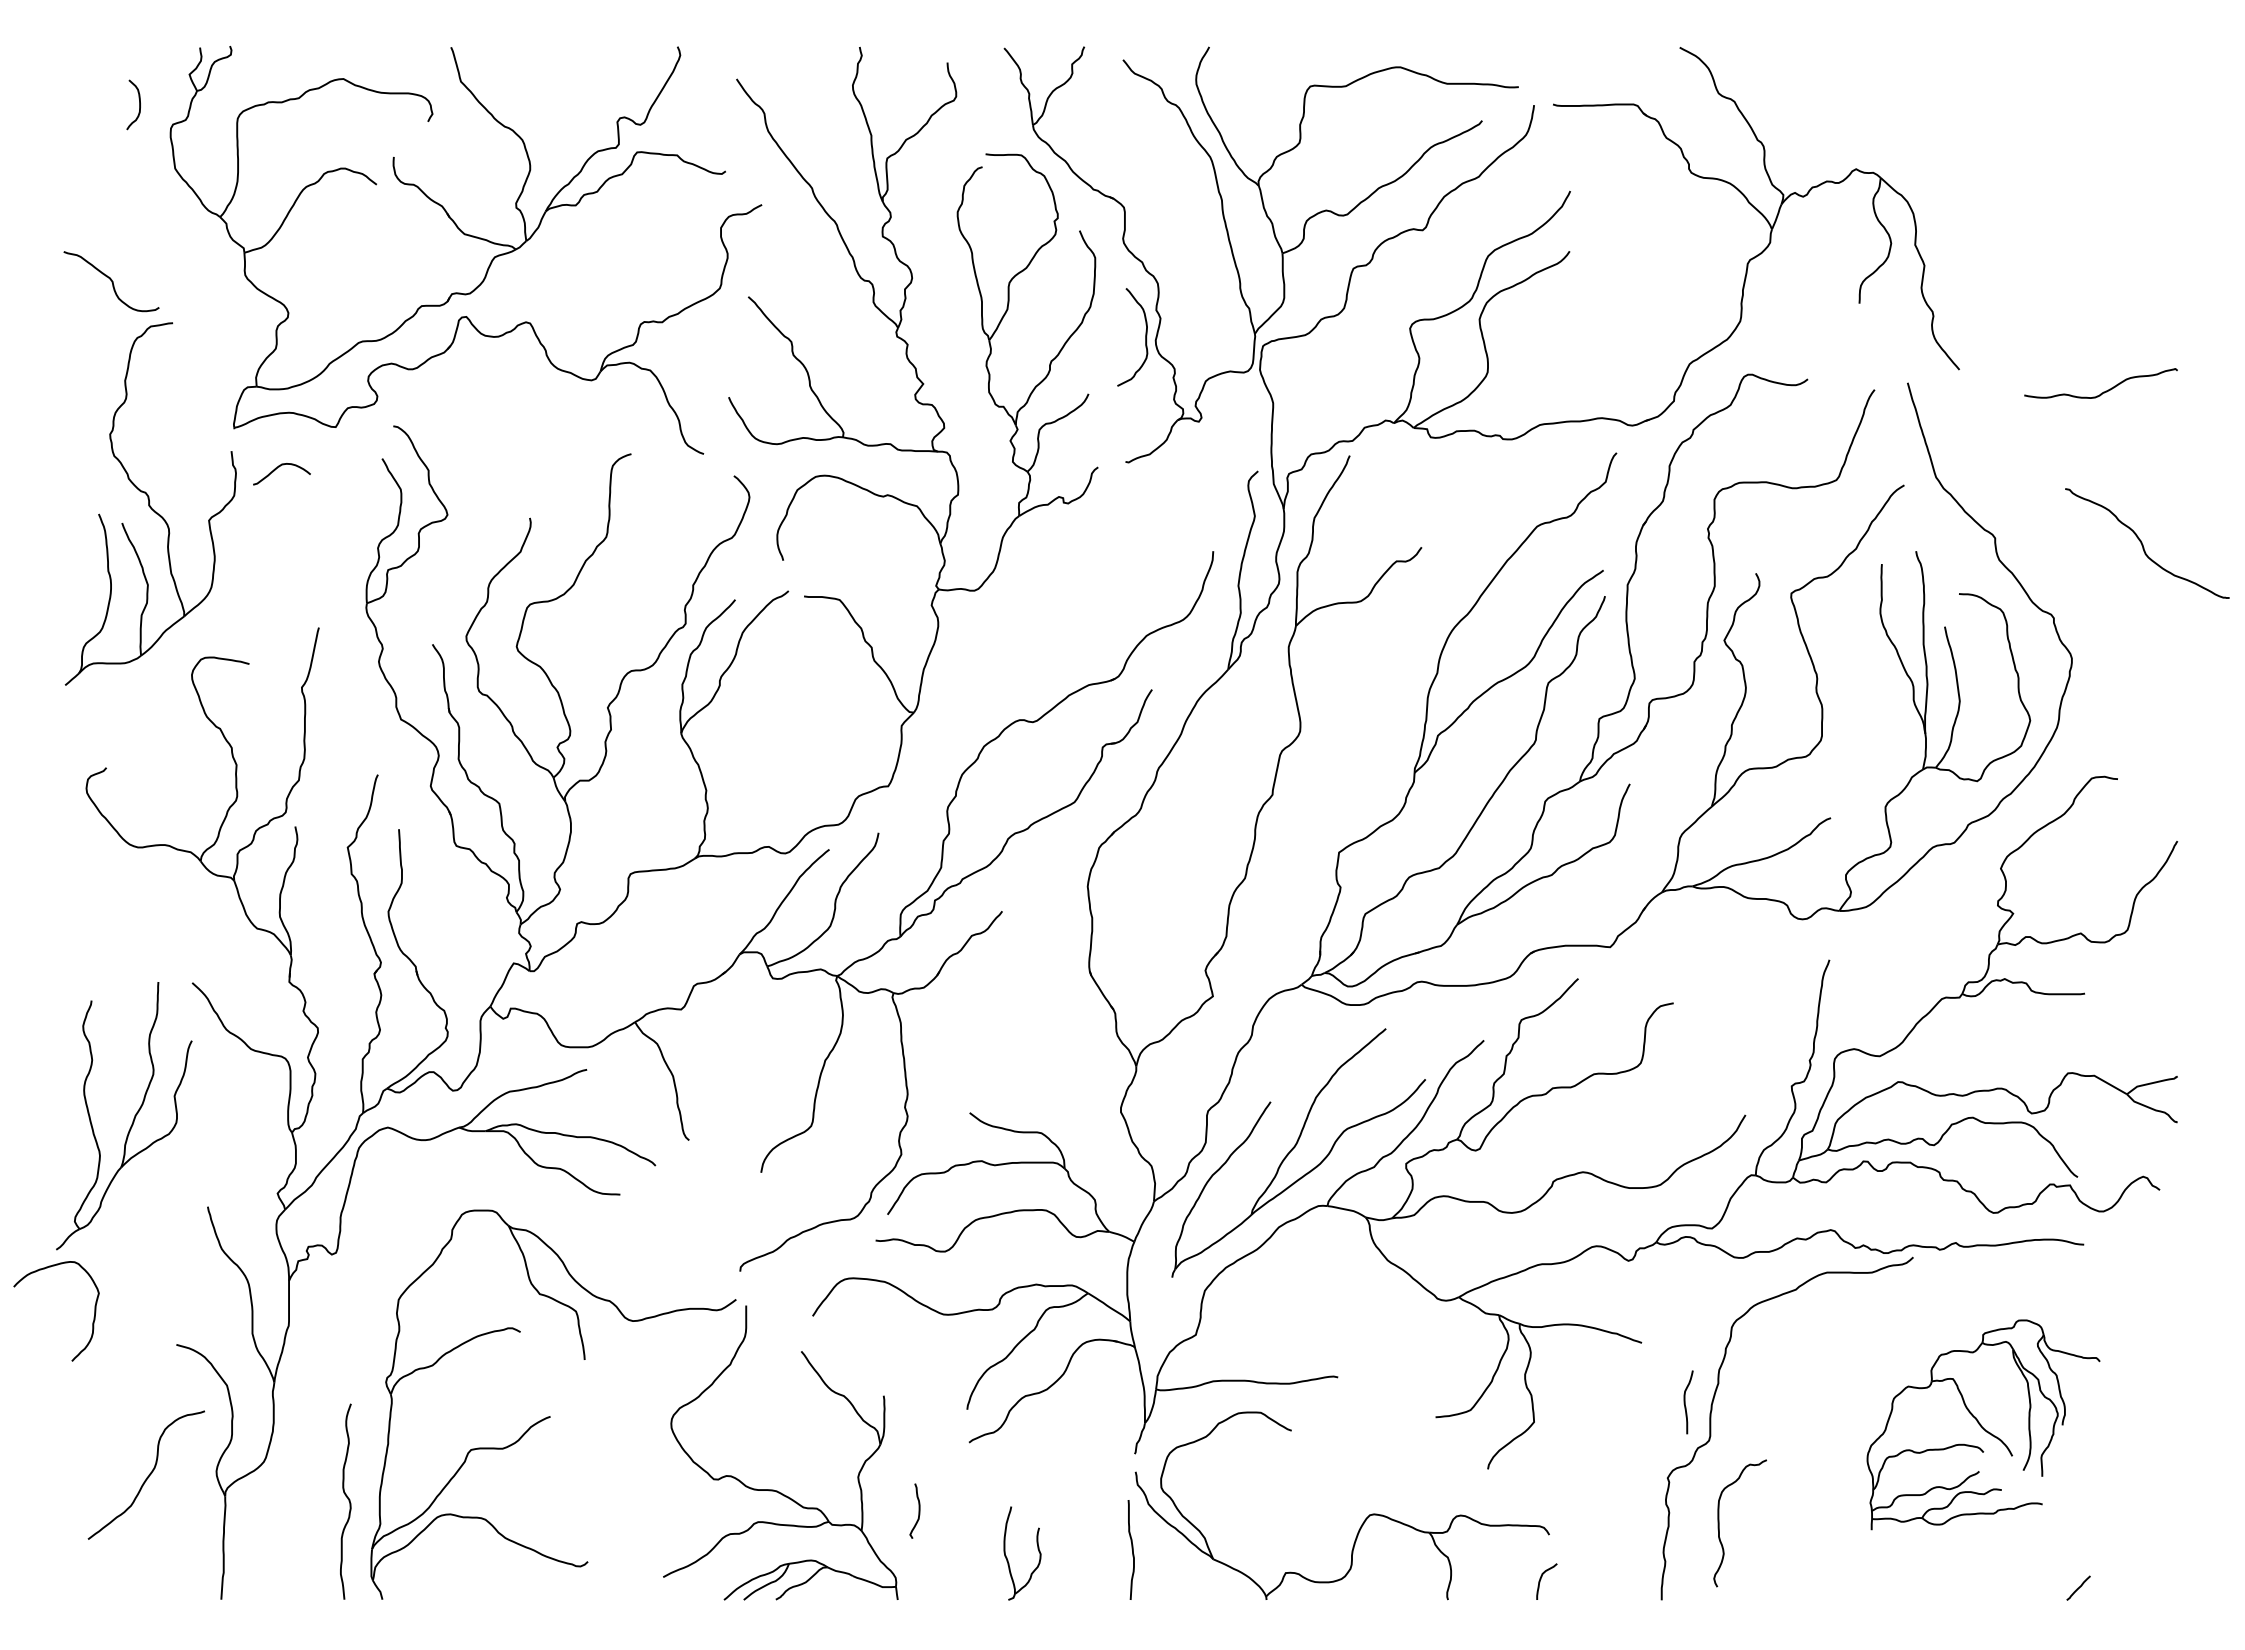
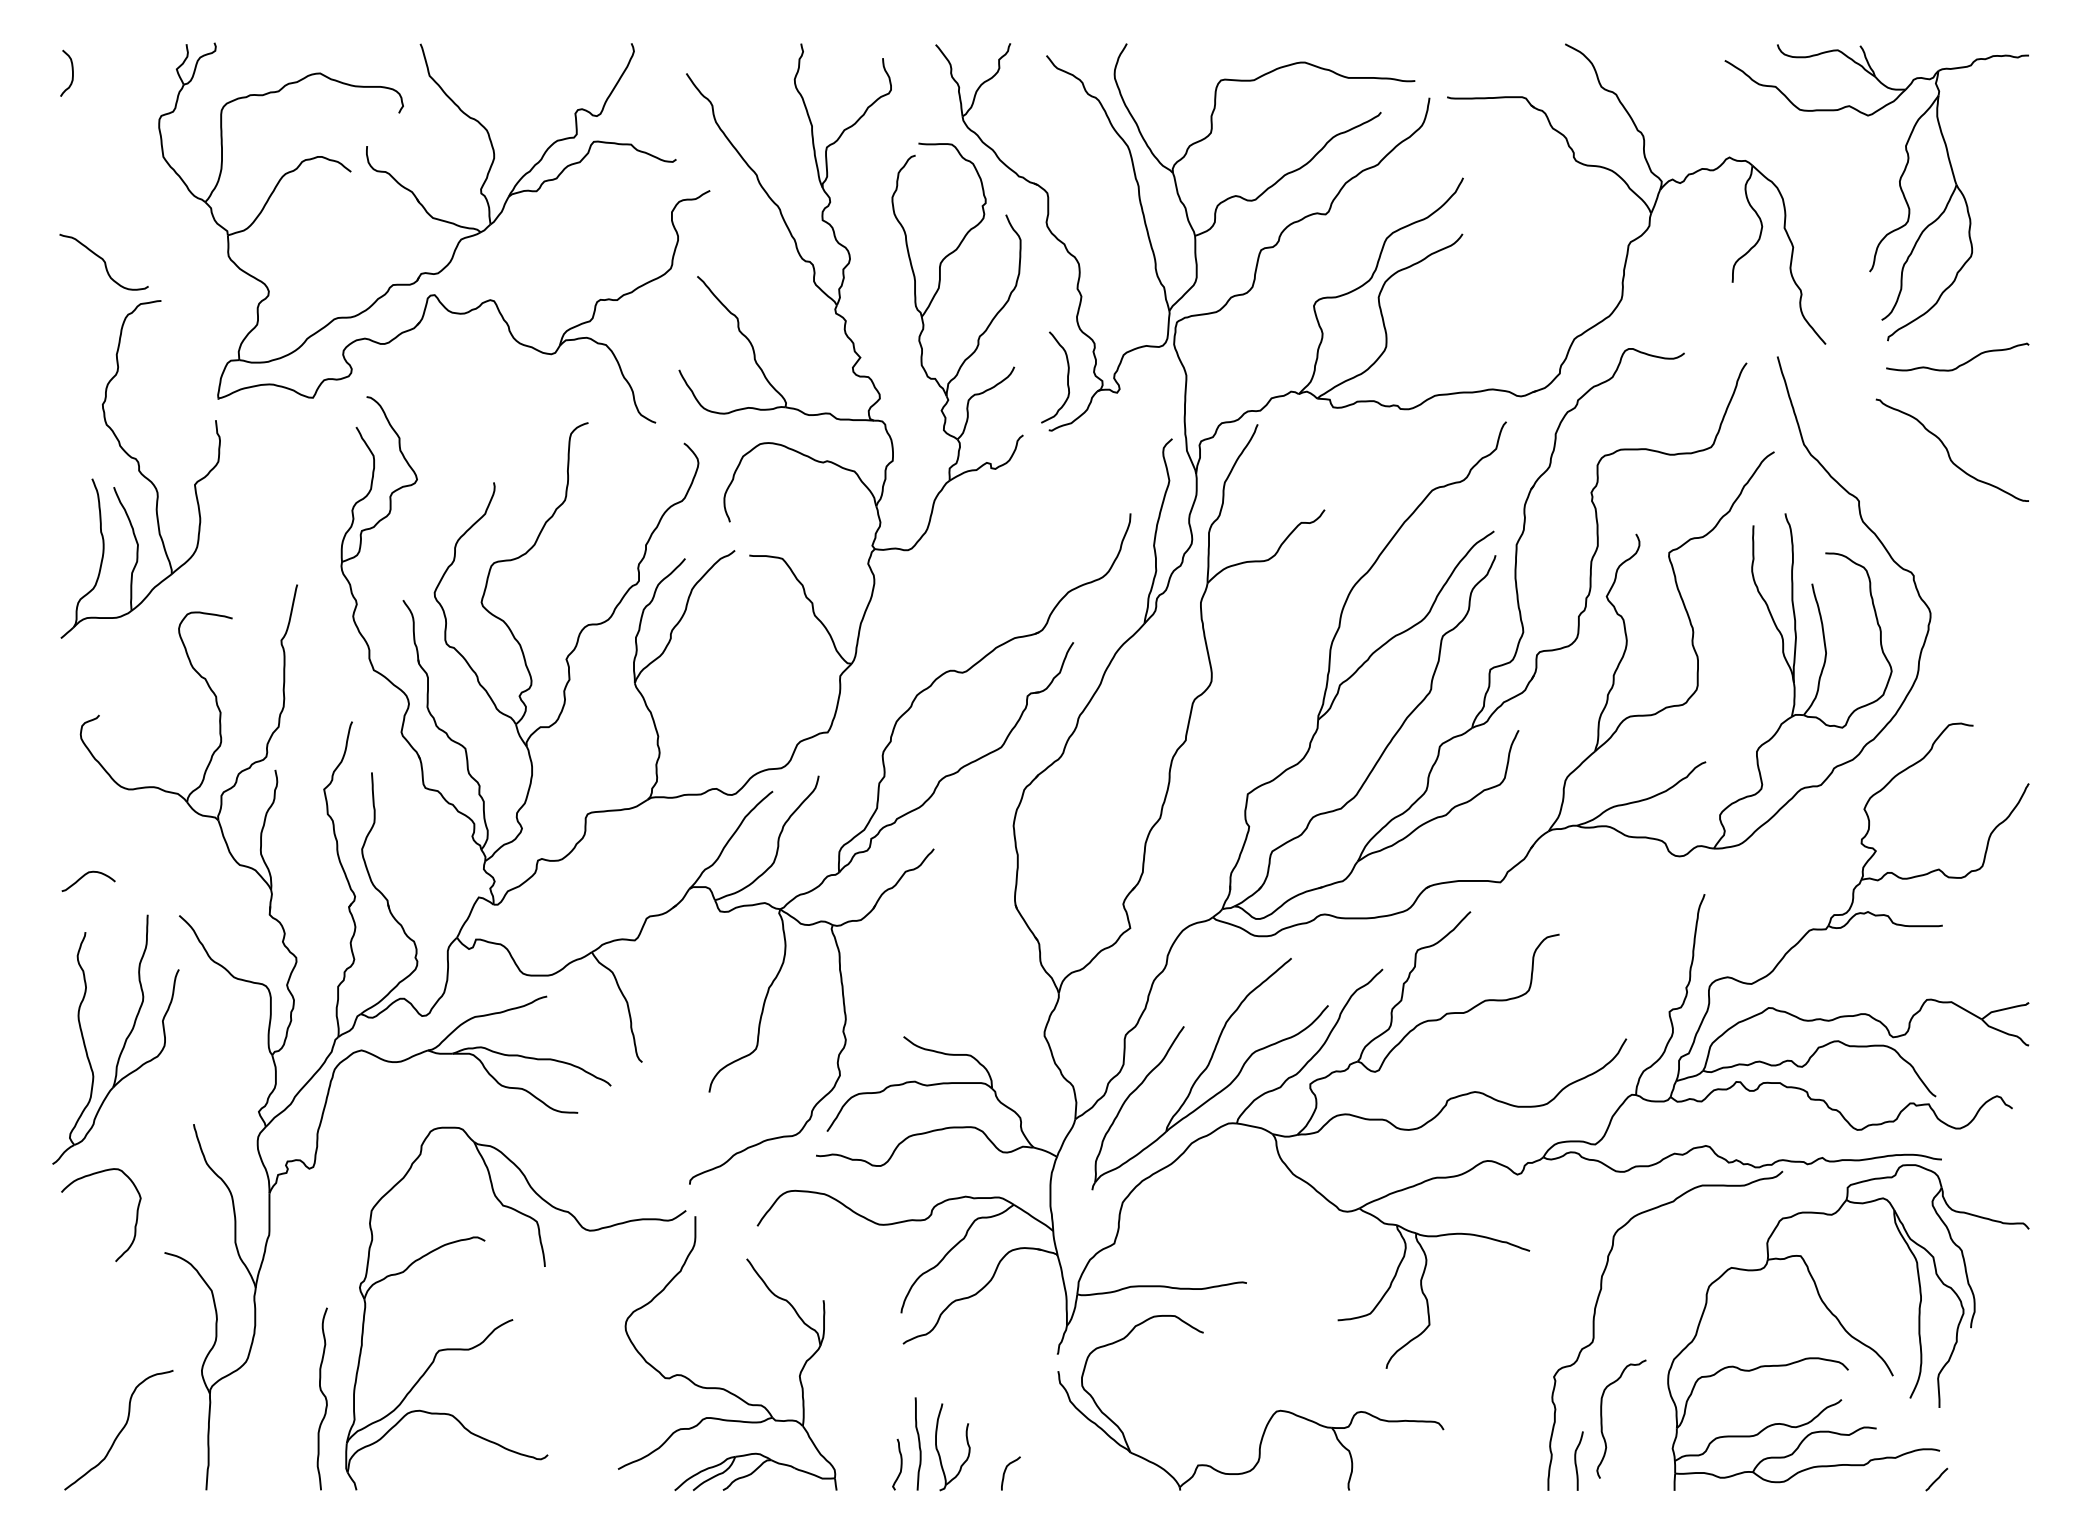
curve: (139, 104) -> (72, 72), moved
part: (2038, 200) -> (1899, 186), added
curve: (1145, 337) -> (1067, 377), moved
curve: (276, 469) -> (83, 877), moved
curve: (2143, 544) -> (1948, 451), moved
curve: (93, 1317) -> (135, 1220), moved
curve: (1685, 1402) -> (1576, 1461), moved
part: (1983, 1424) -> (1848, 1327), size x1.67
curve: (147, 1476) -> (119, 1431), moved
curve: (918, 1510) -> (900, 1464), moved
curve: (1131, 1549) -> (918, 1443), moved
curve: (1541, 1579) -> (1005, 1471), moved

